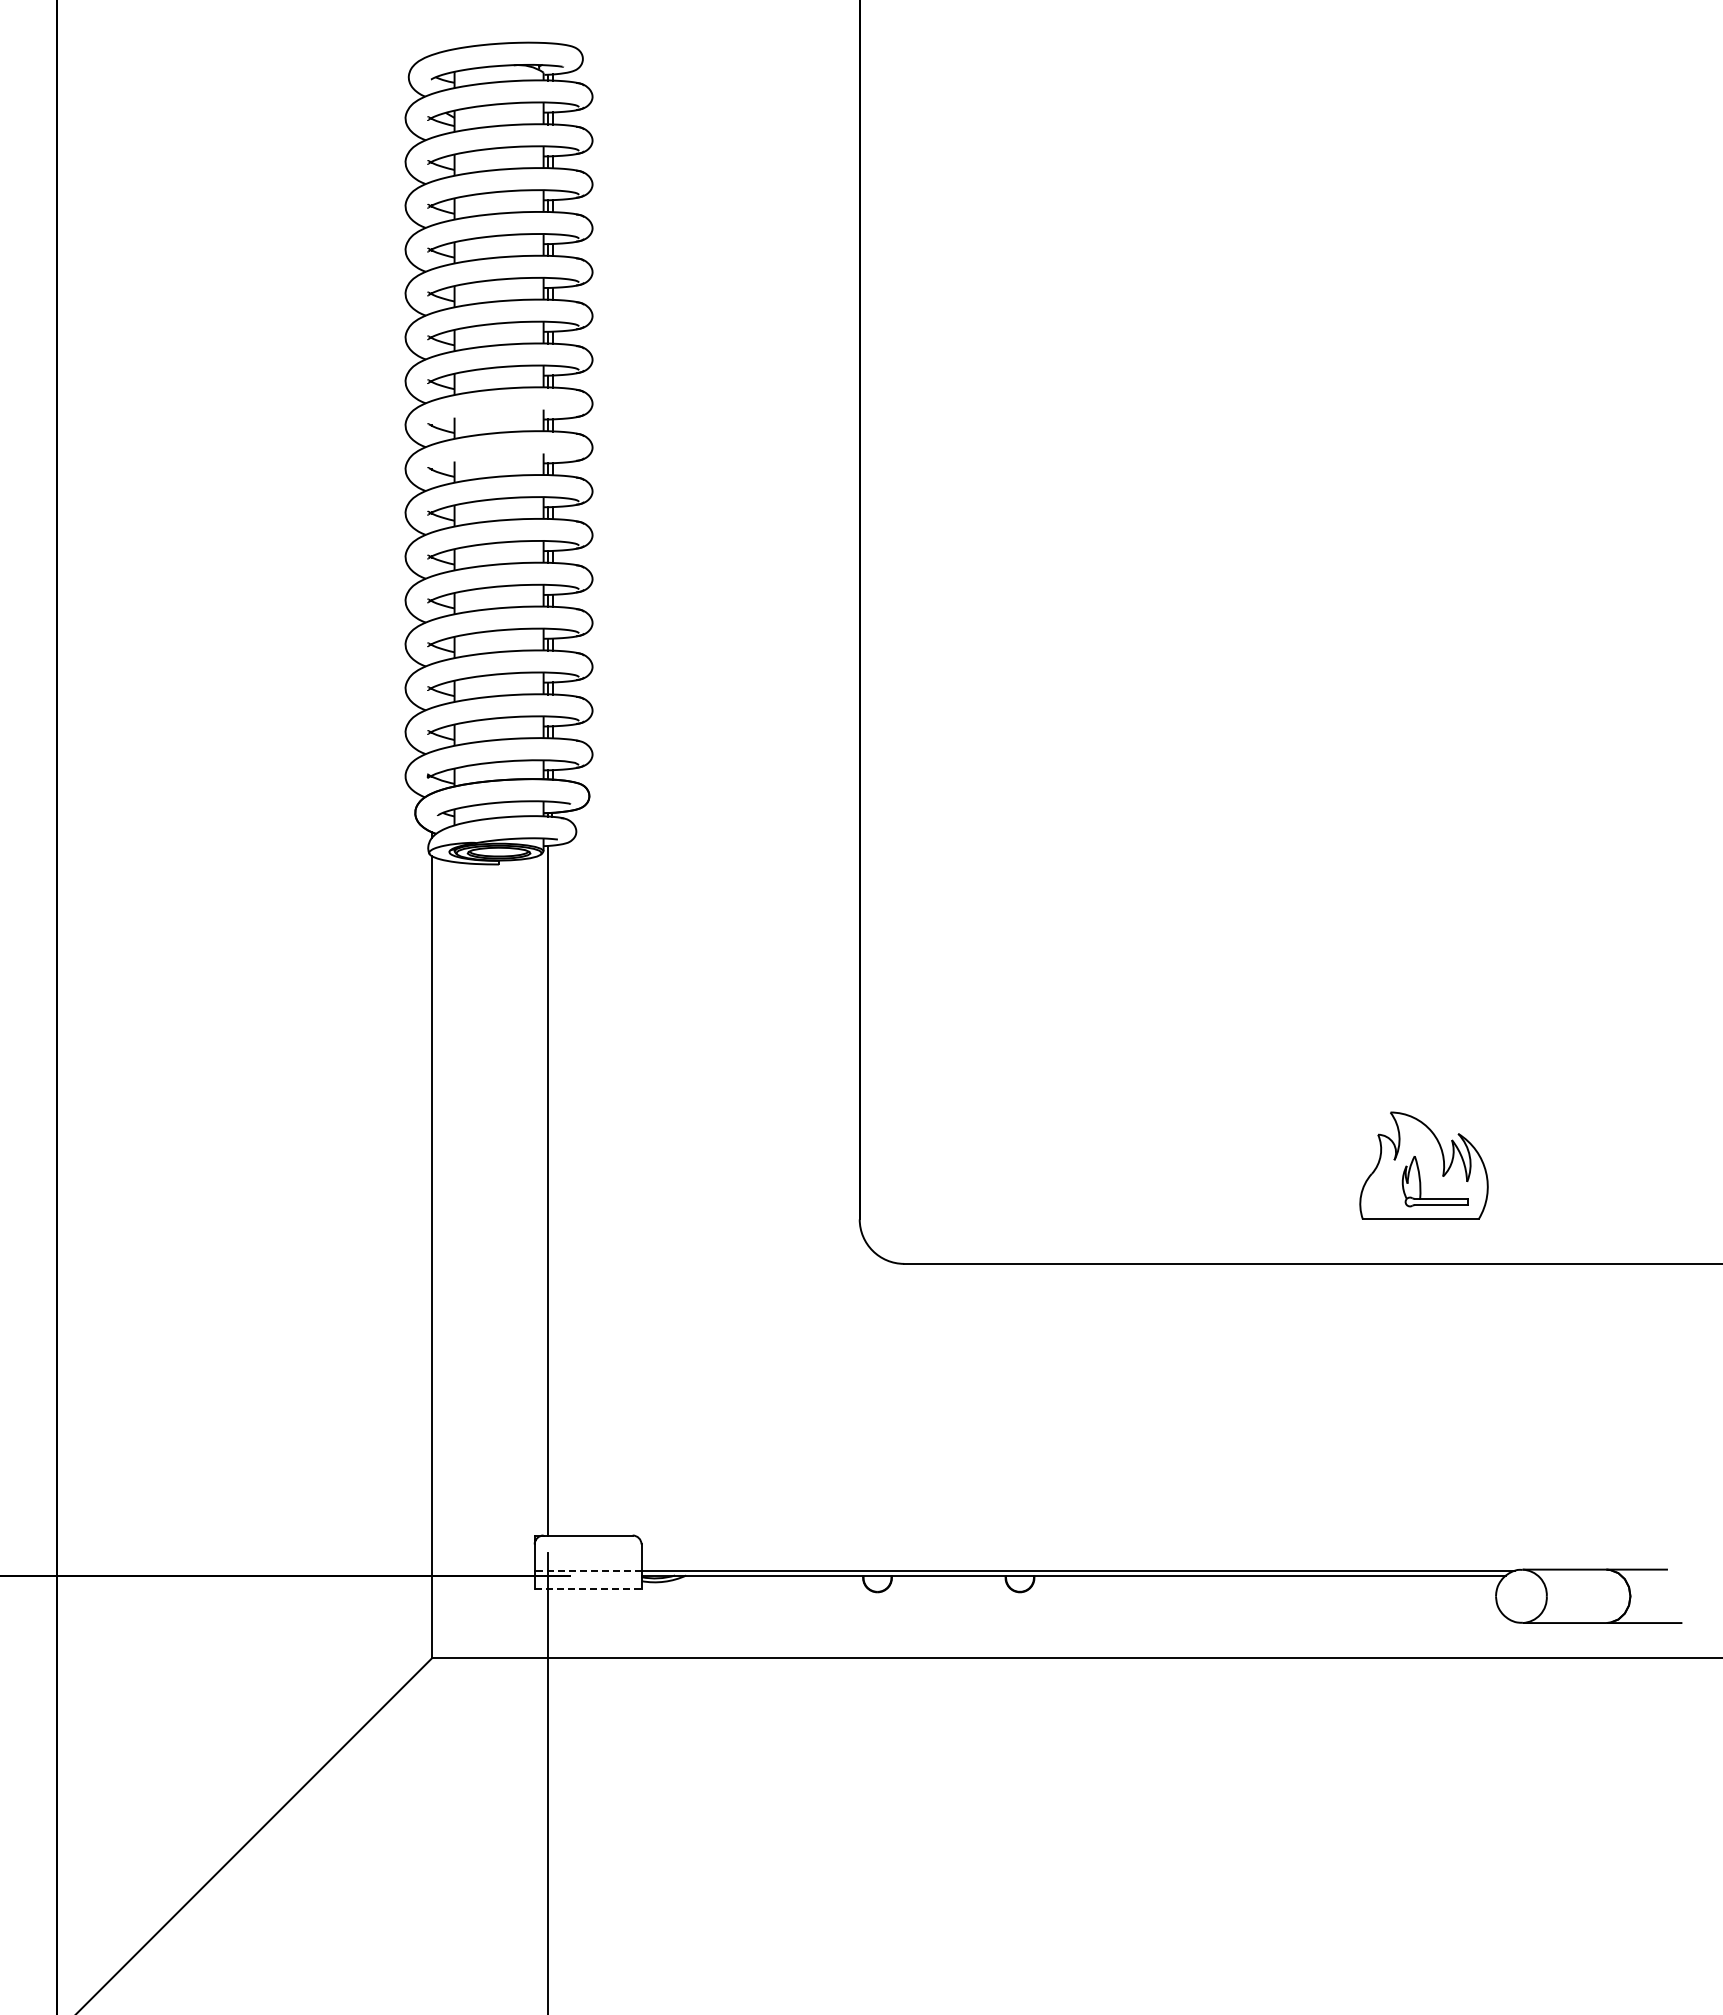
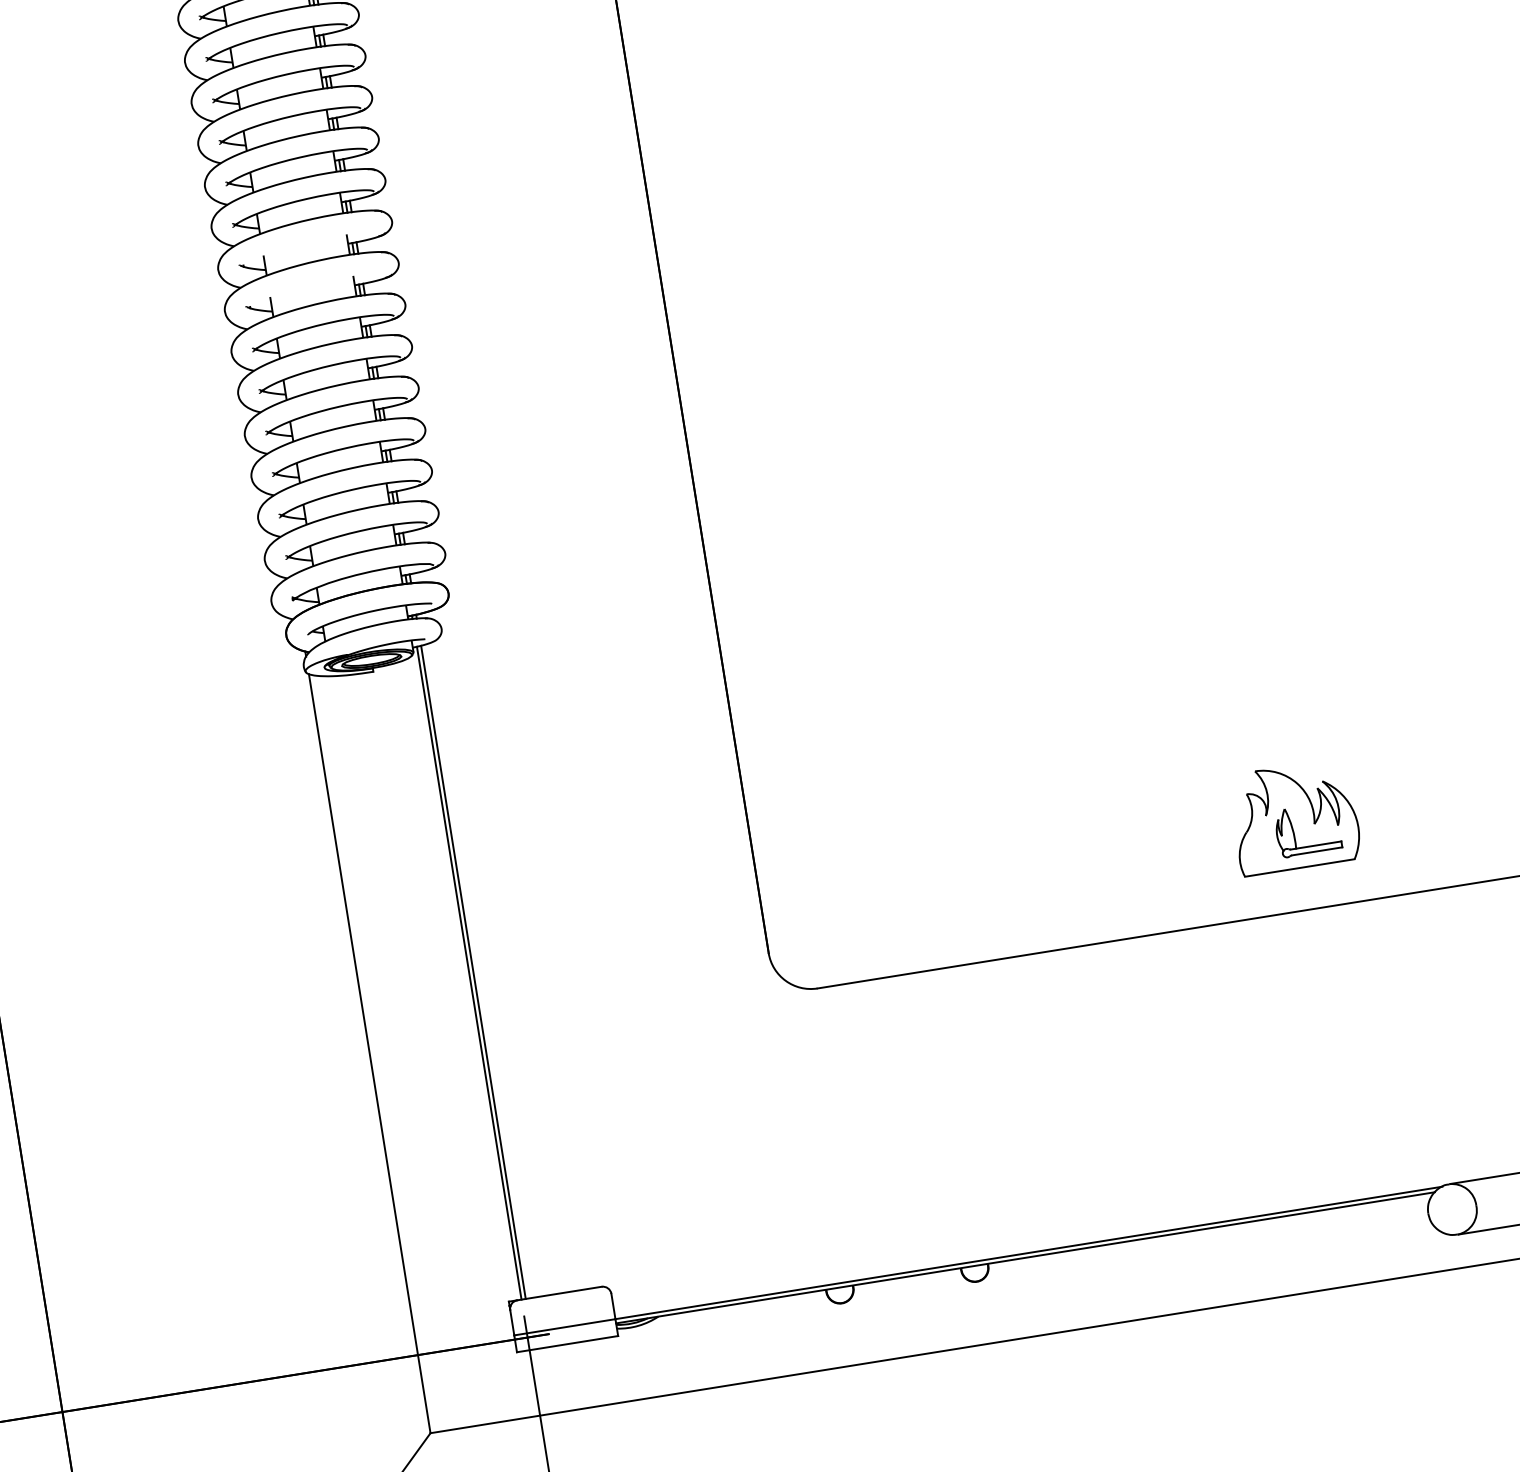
line: (552, 1190) -> (473, 972), added
line: (587, 1571) -> (564, 1327), dashed -> solid
line: (588, 1588) -> (567, 1343), dashed -> solid

